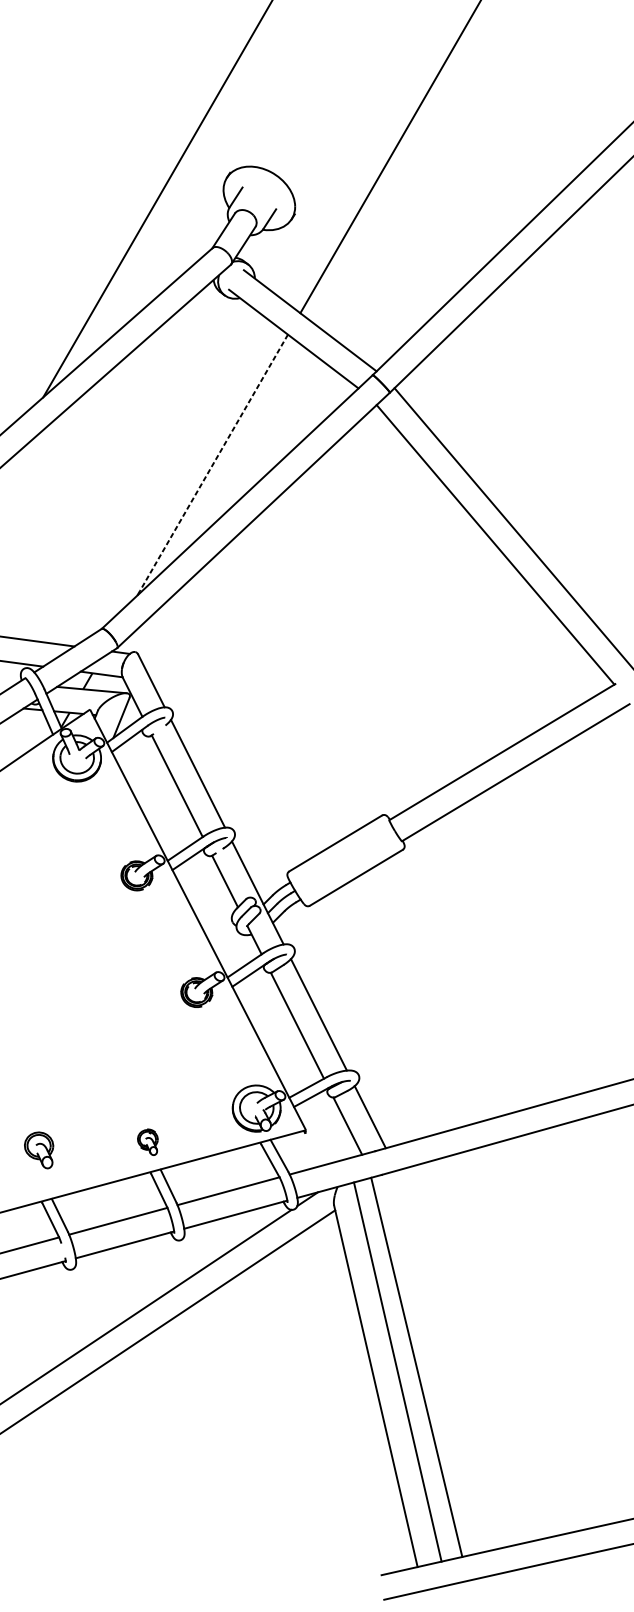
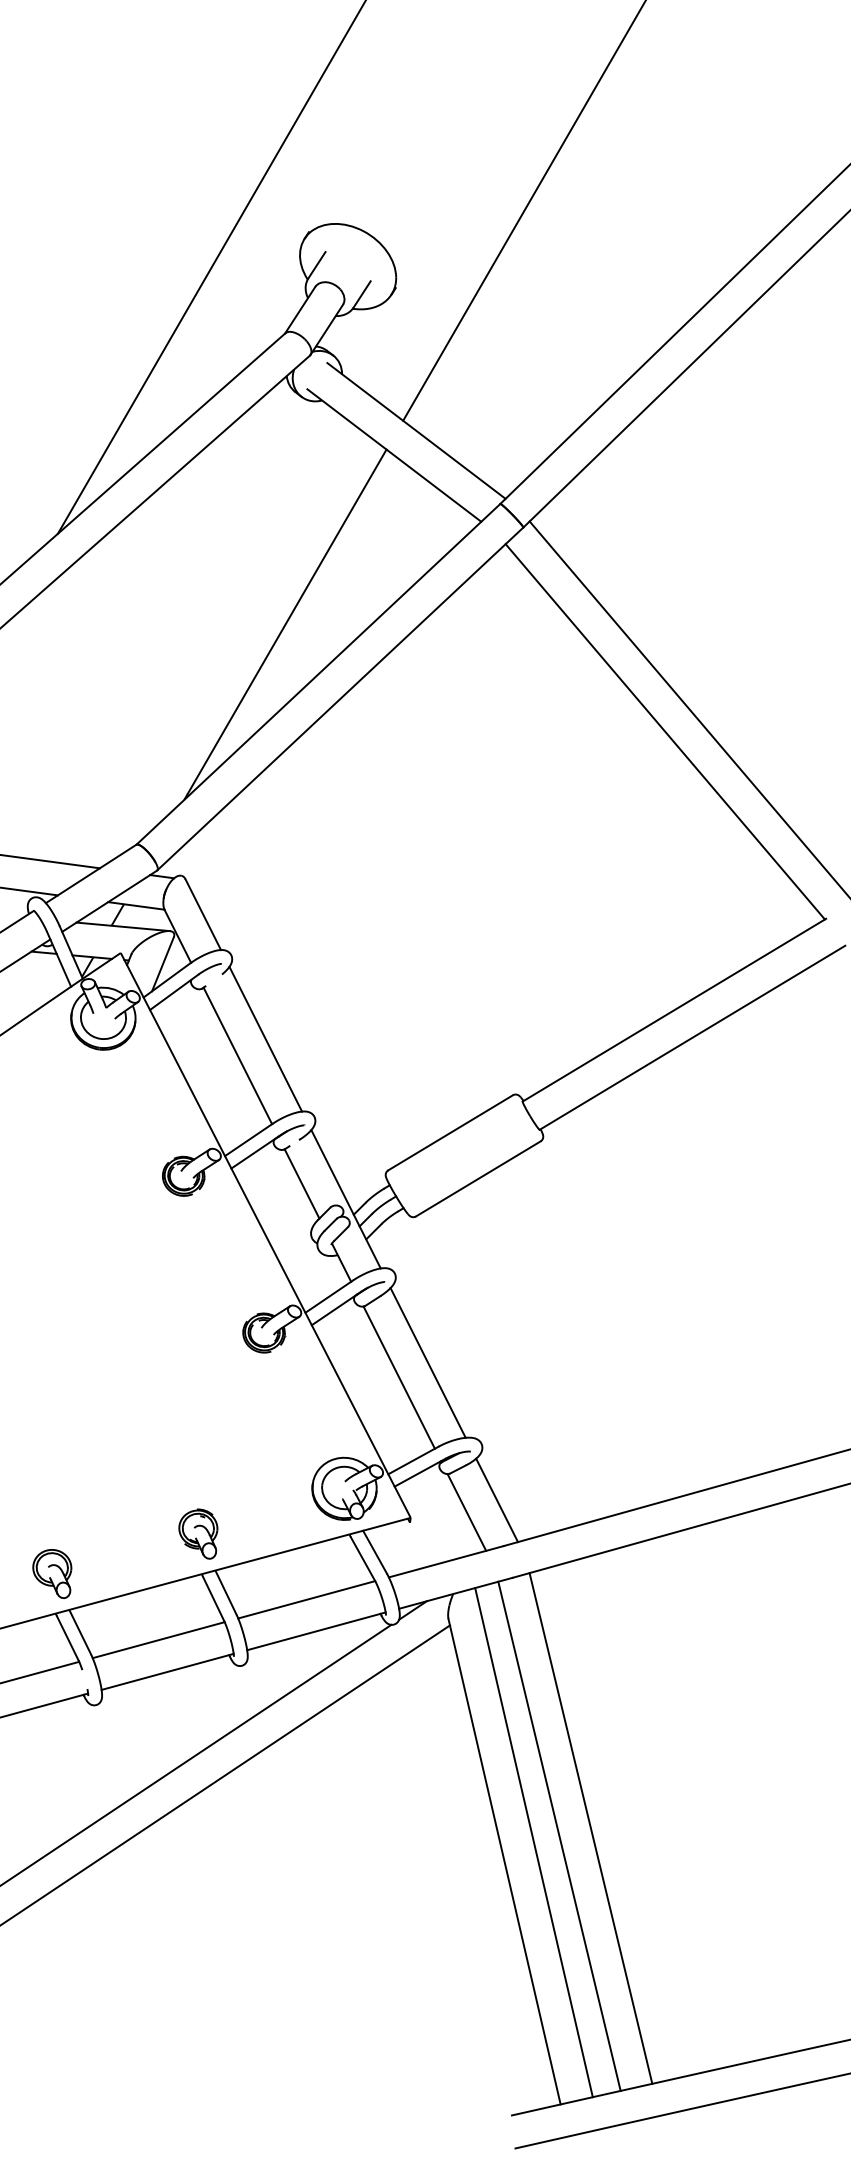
line: (214, 462) -> (287, 621), dashed -> solid
part: (147, 1141) -> (198, 1533), size x1.43
part: (39, 1150) -> (52, 1573), moved
line: (439, 1361) -> (590, 1828), added

